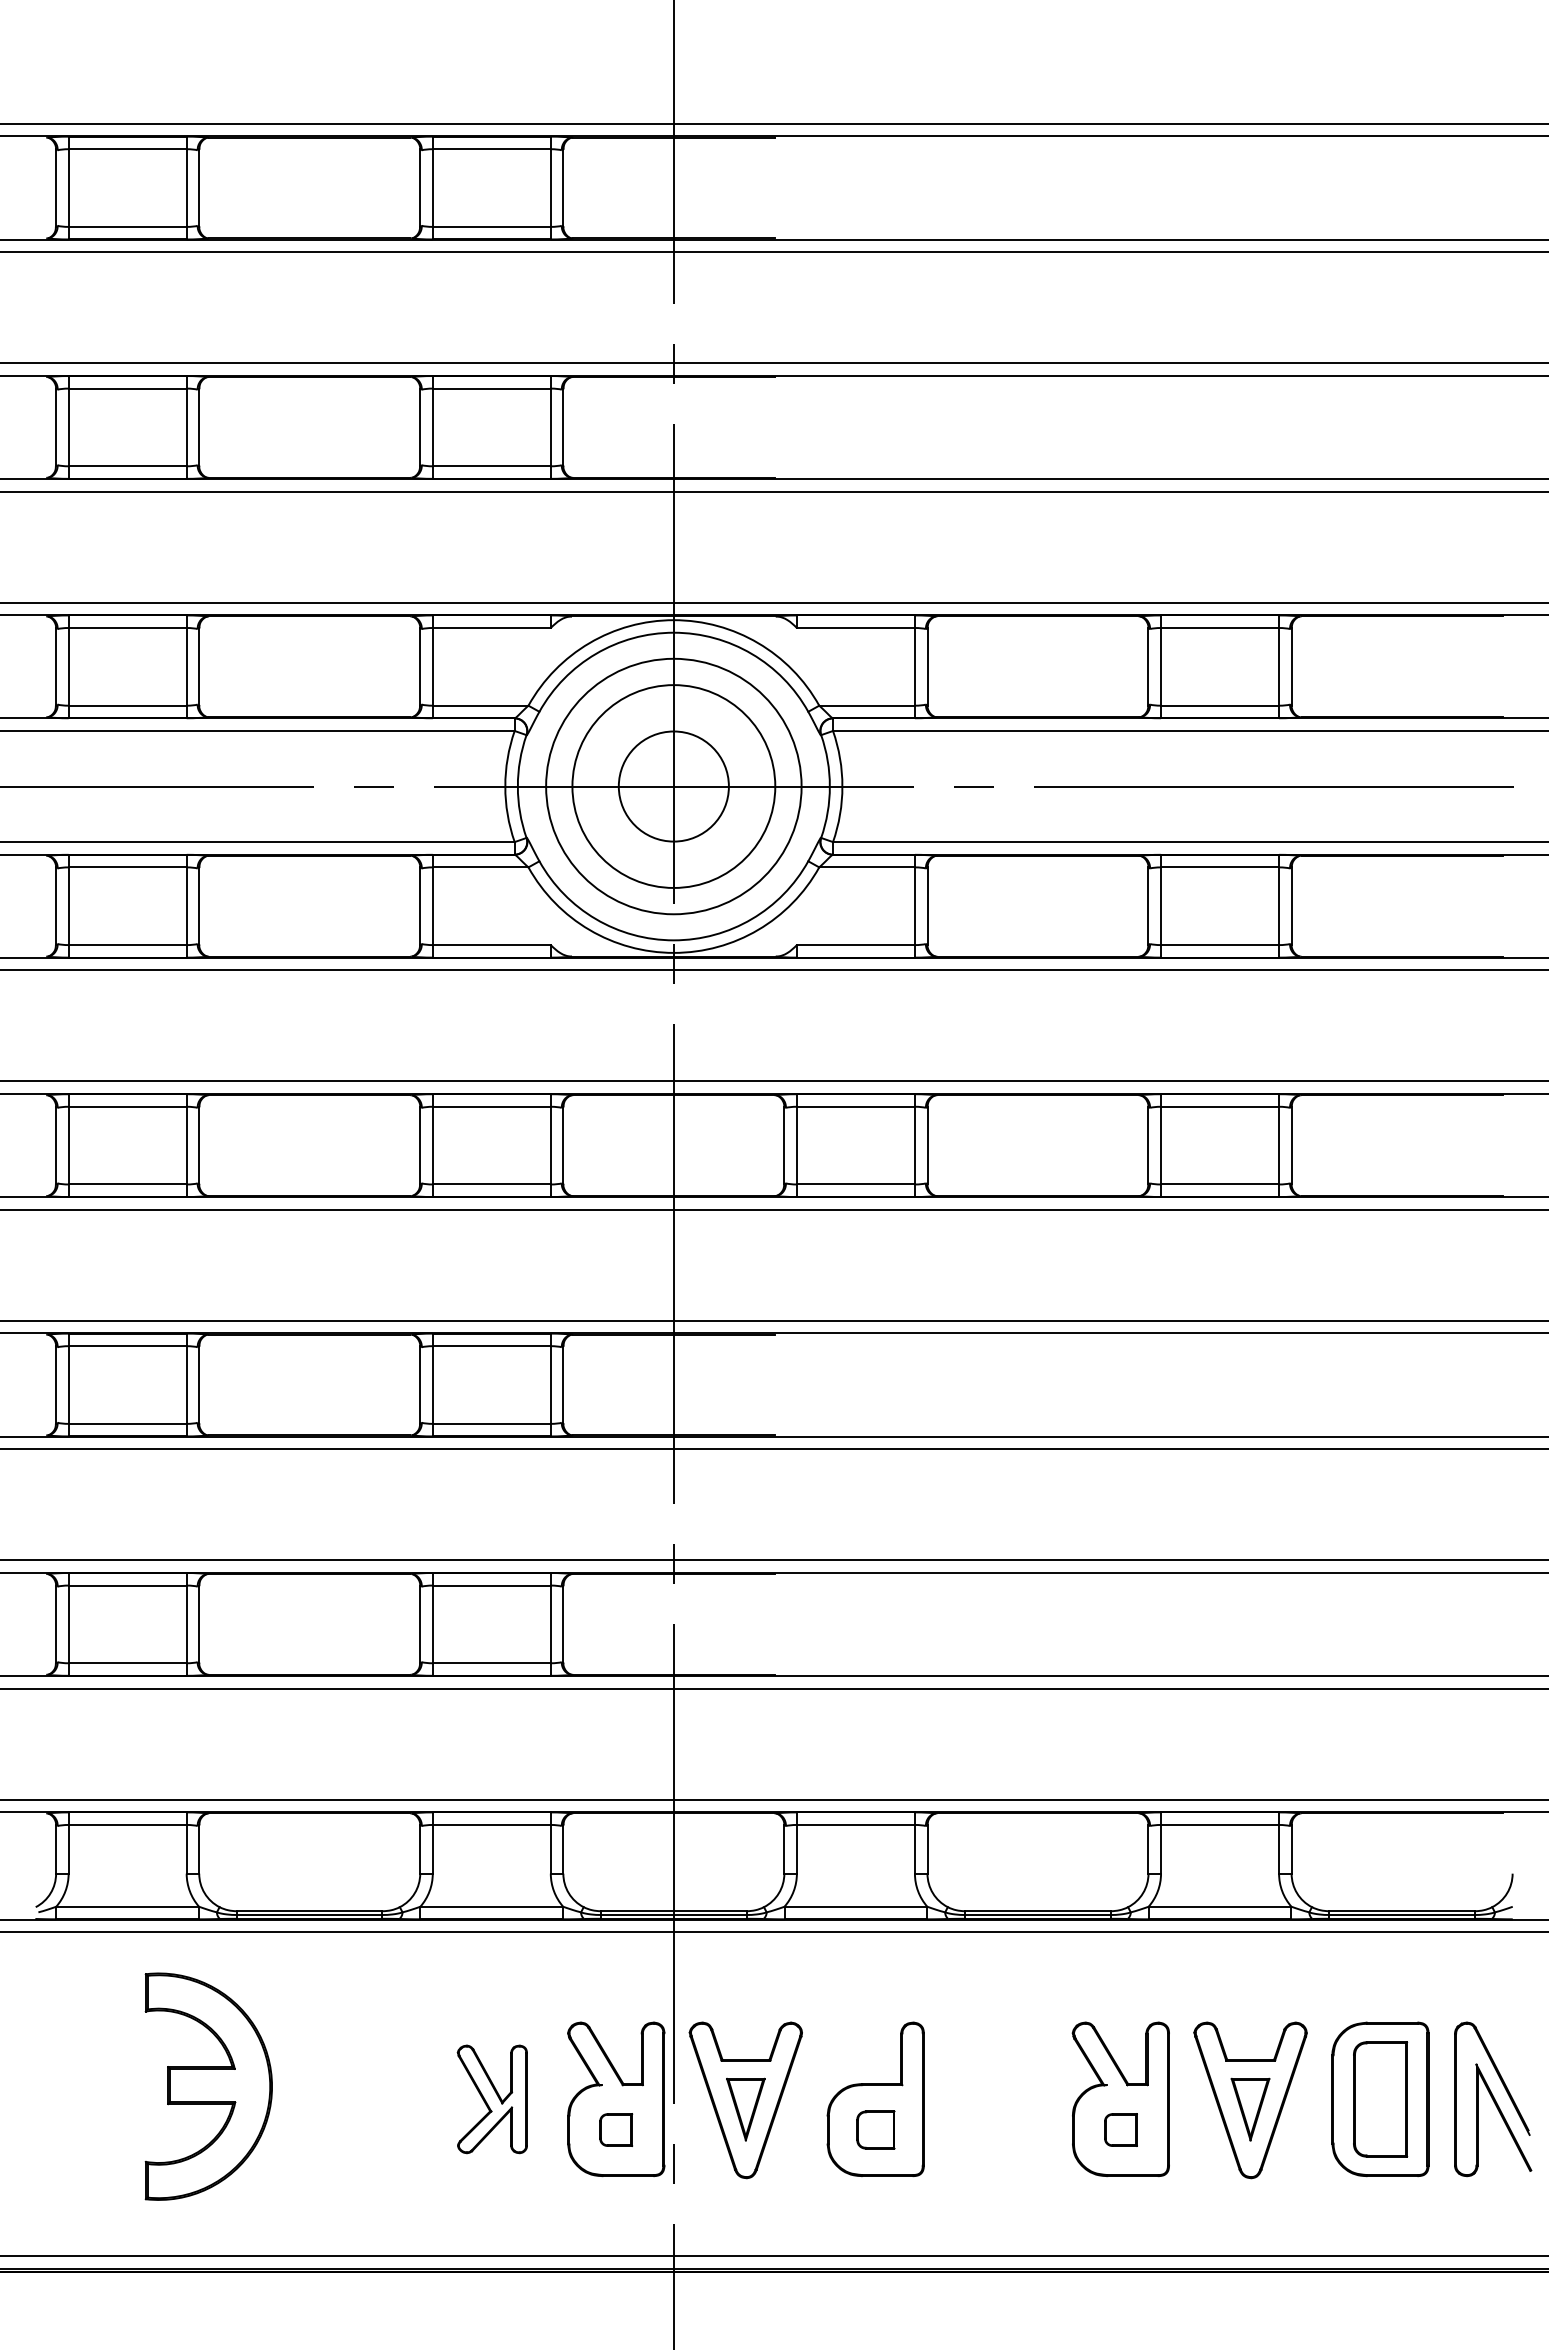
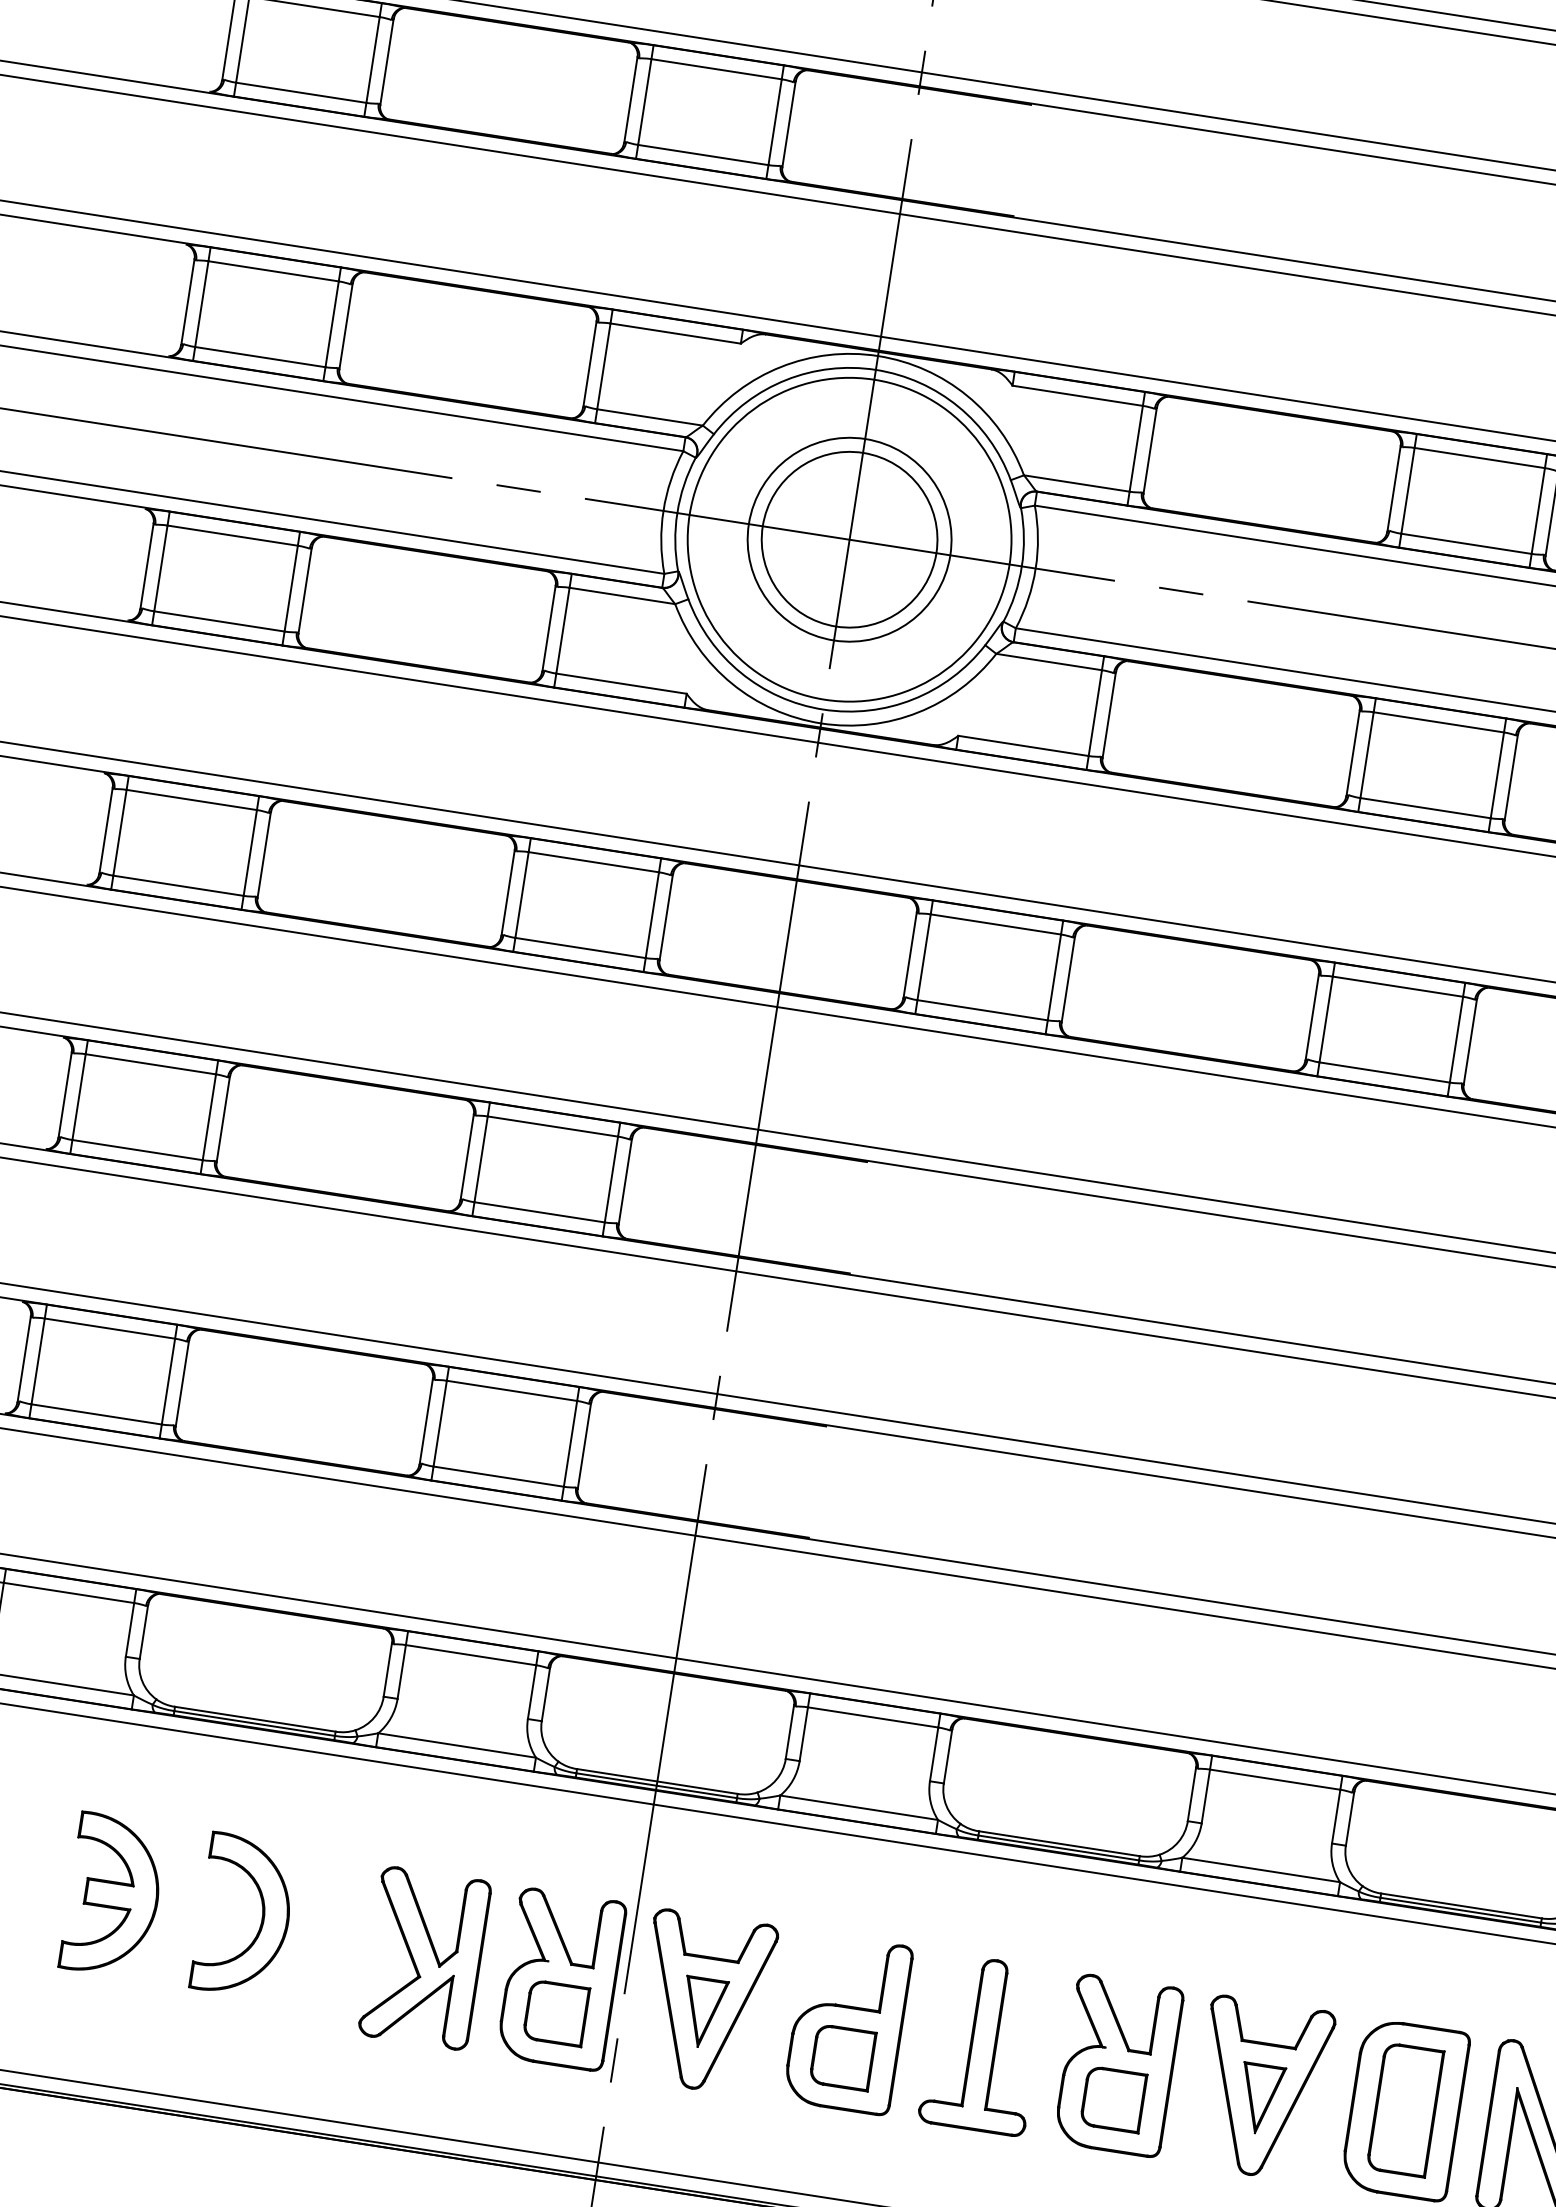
circle: (673, 786) -> (849, 539), size x0.71
circle: (673, 786) -> (849, 539), size x1.43
circle: (673, 786) -> (849, 539), size x1.43
part: (208, 2086) -> (113, 1895), size x0.62
part: (342, 2086) -> (261, 1918), added
part: (492, 2099) -> (424, 1958), size x1.43
part: (998, 2099) -> (983, 2044), added
part: (615, 2129) -> (555, 2012), size x1.67
part: (875, 2129) -> (842, 2057), size x1.43
part: (1120, 2129) -> (1113, 2098), size x1.67

